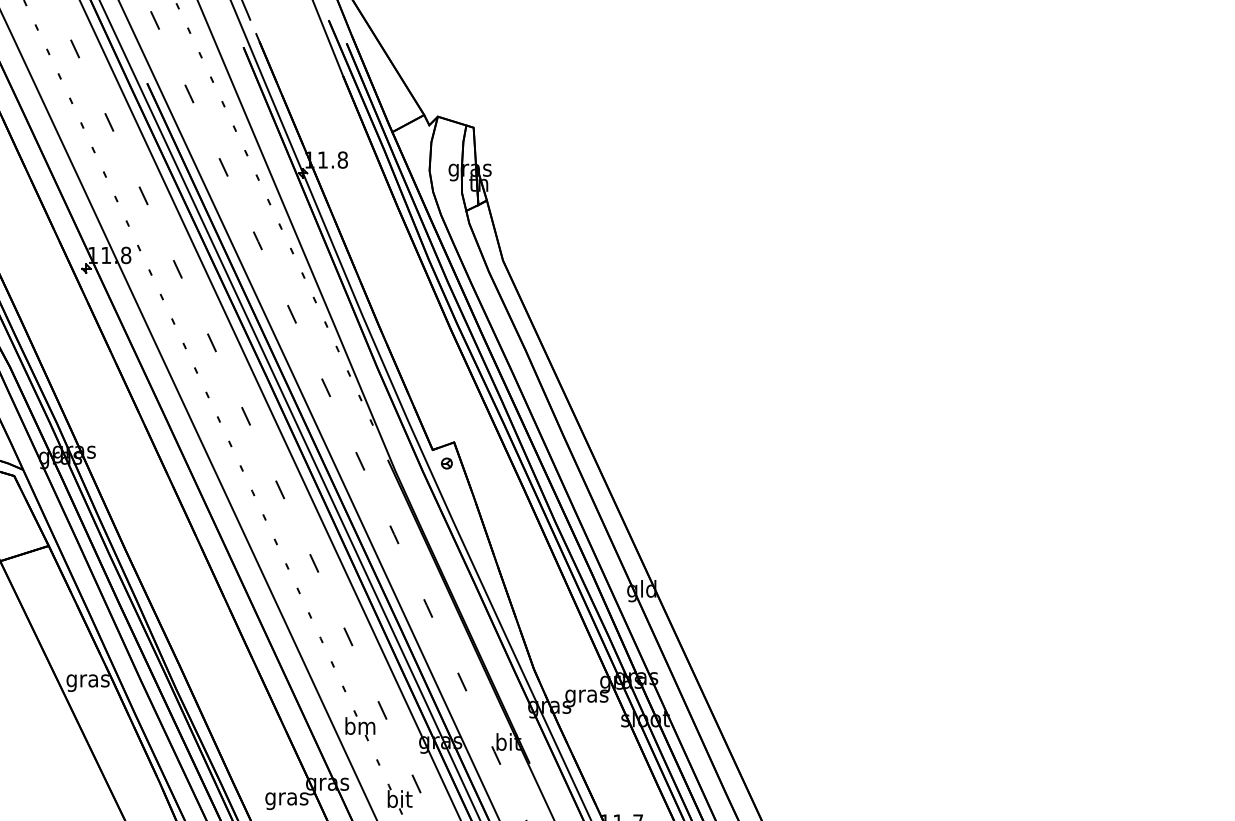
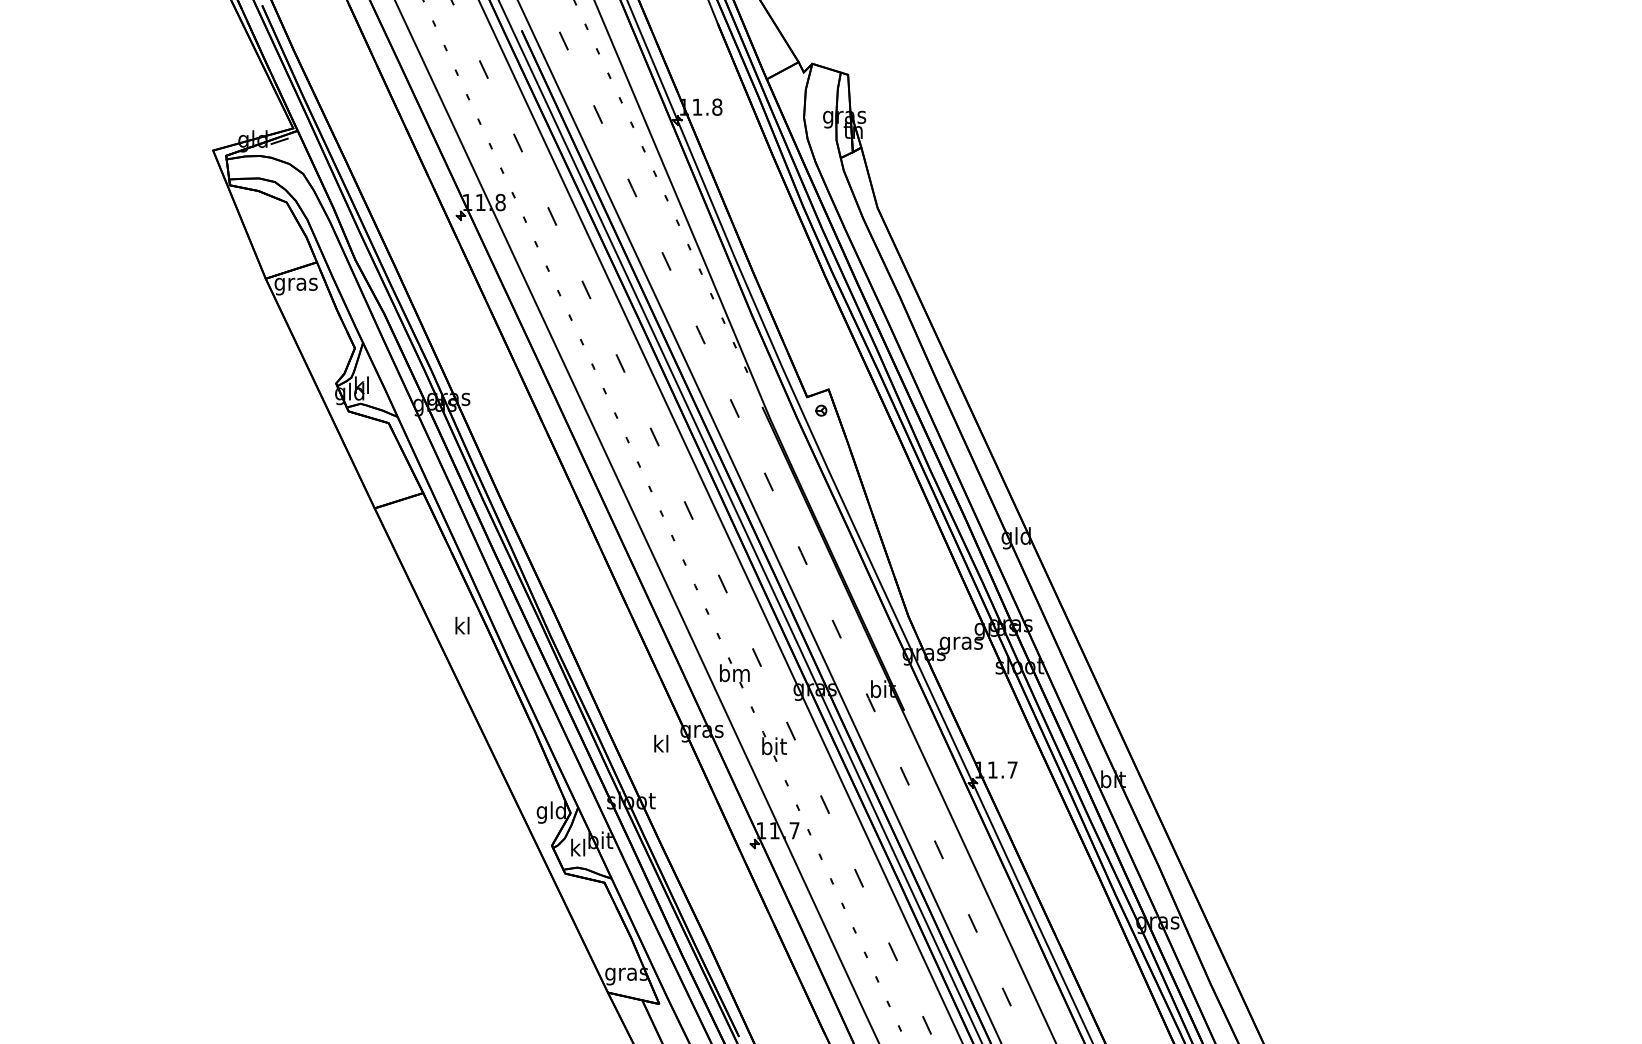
text: (88, 680) -> (462, 627), gras -> kl
text: (286, 798) -> (660, 745), gras -> kl

